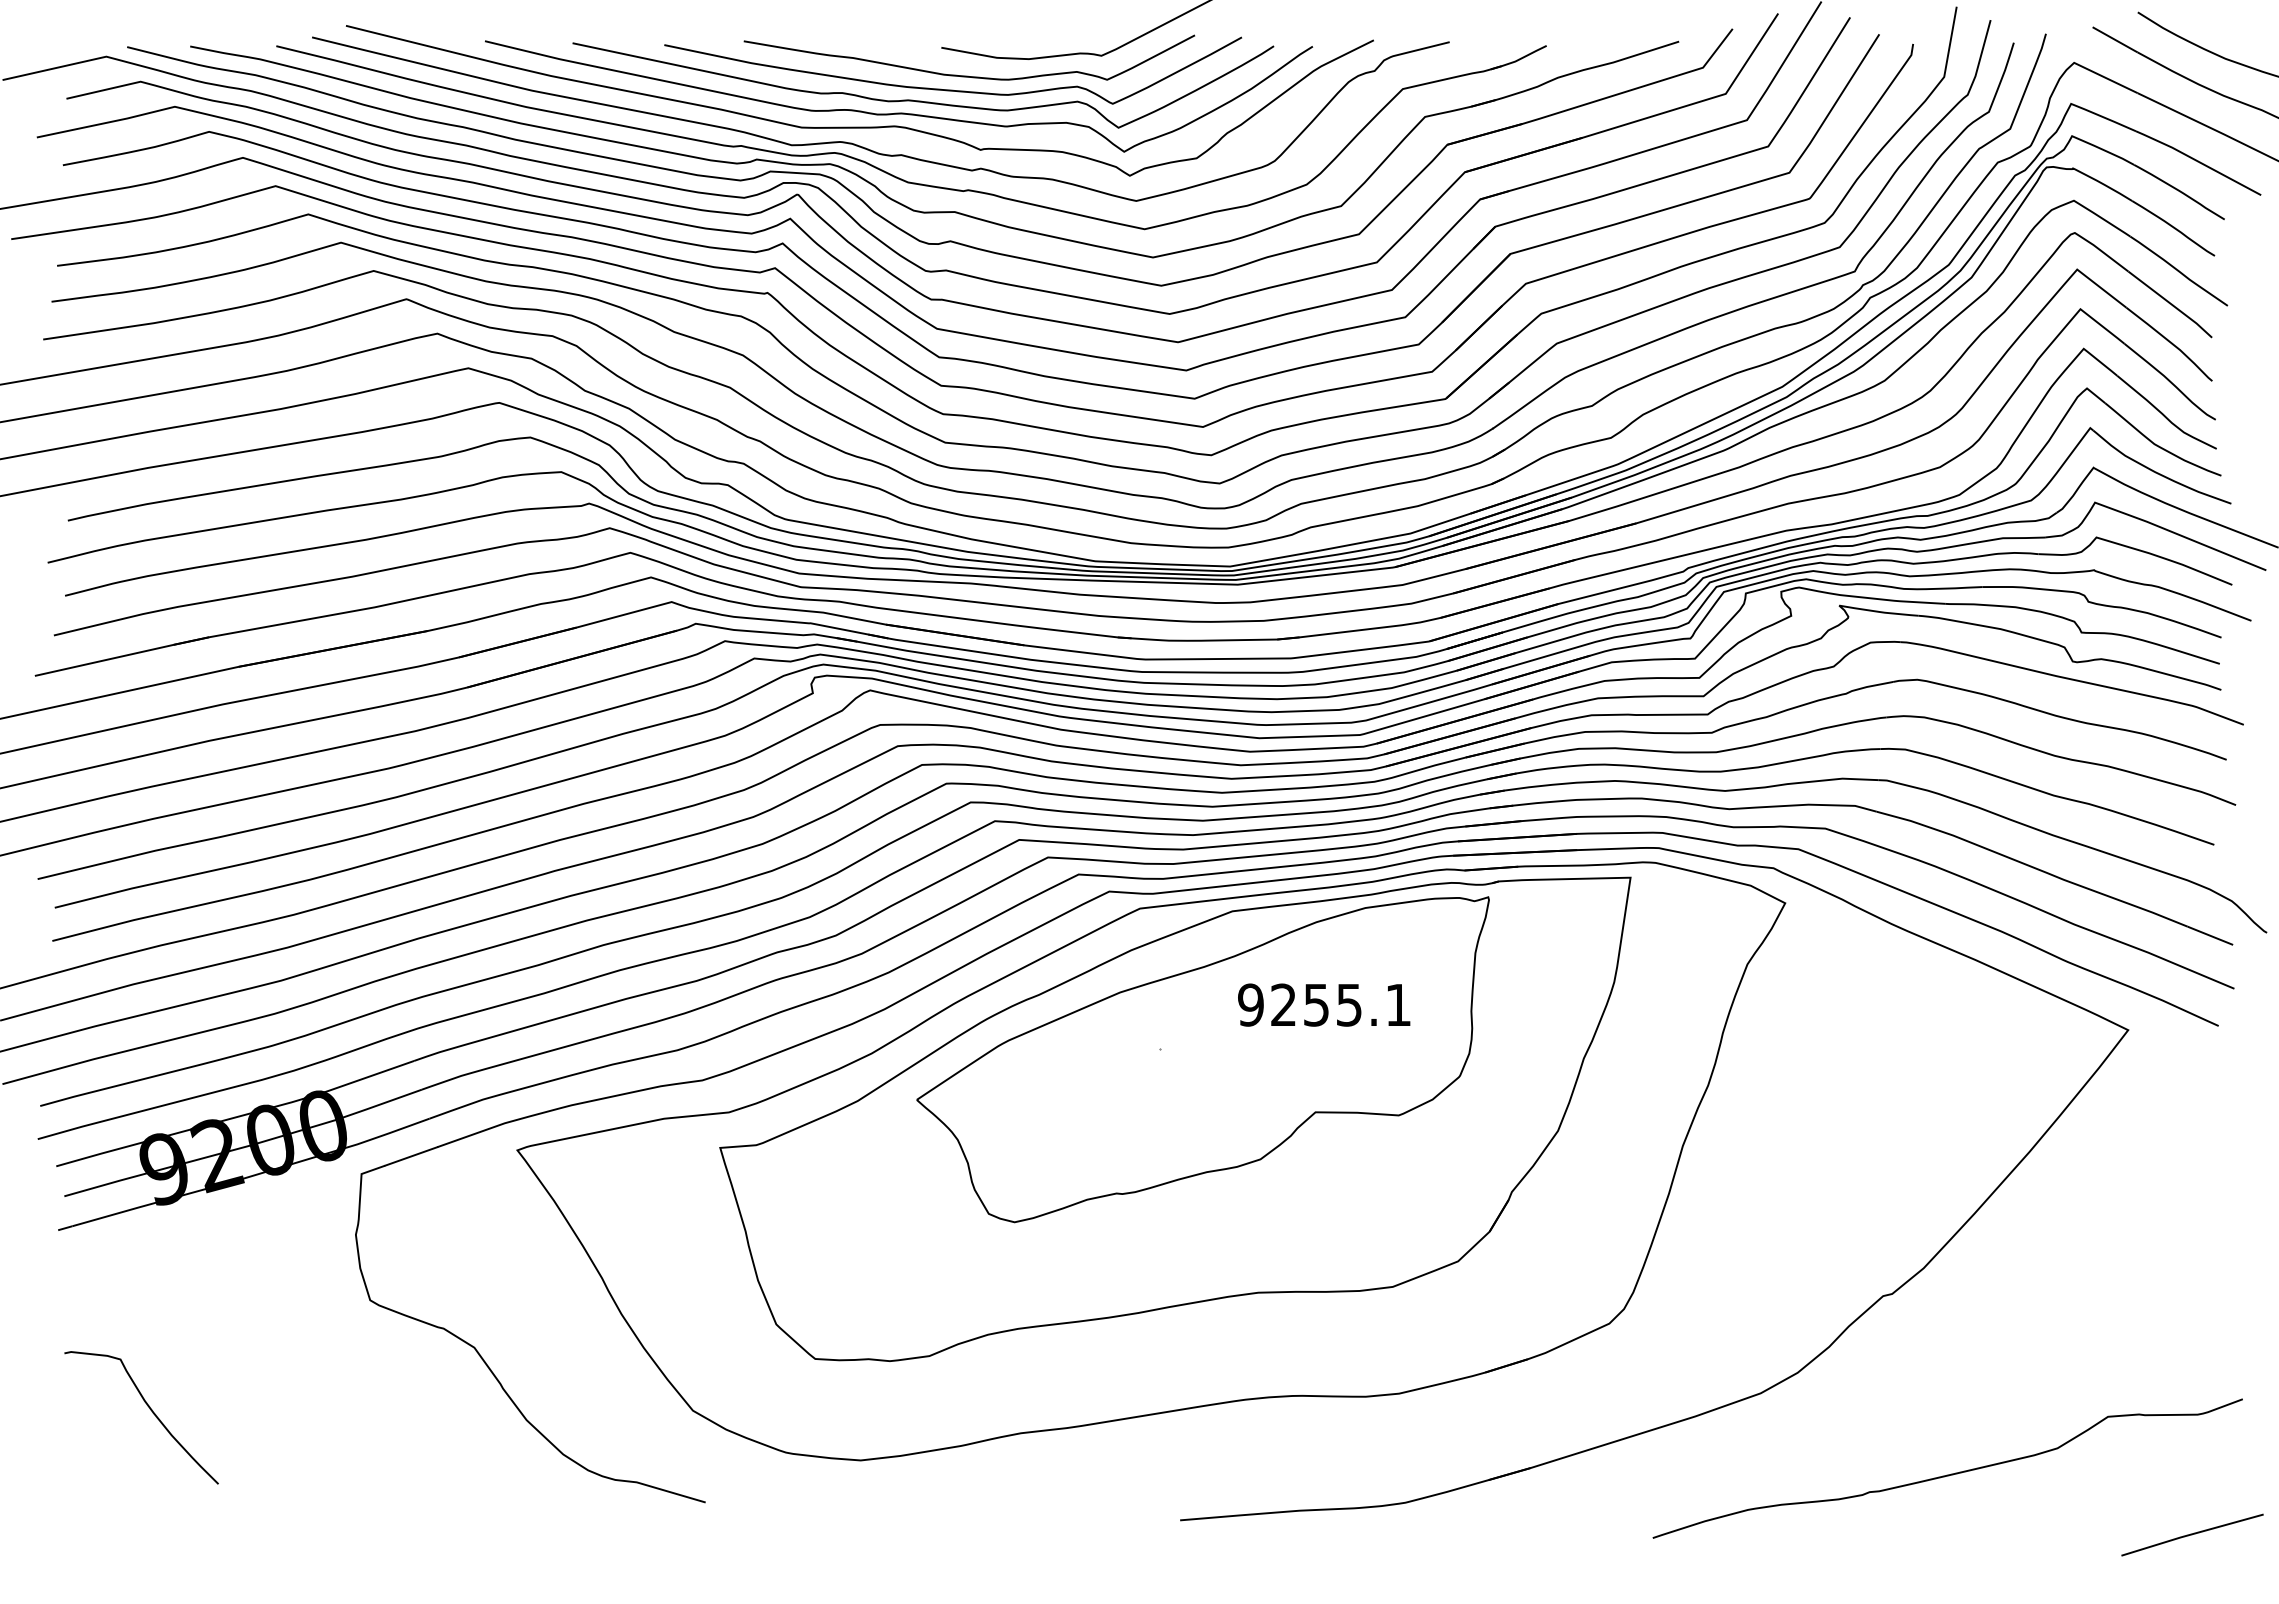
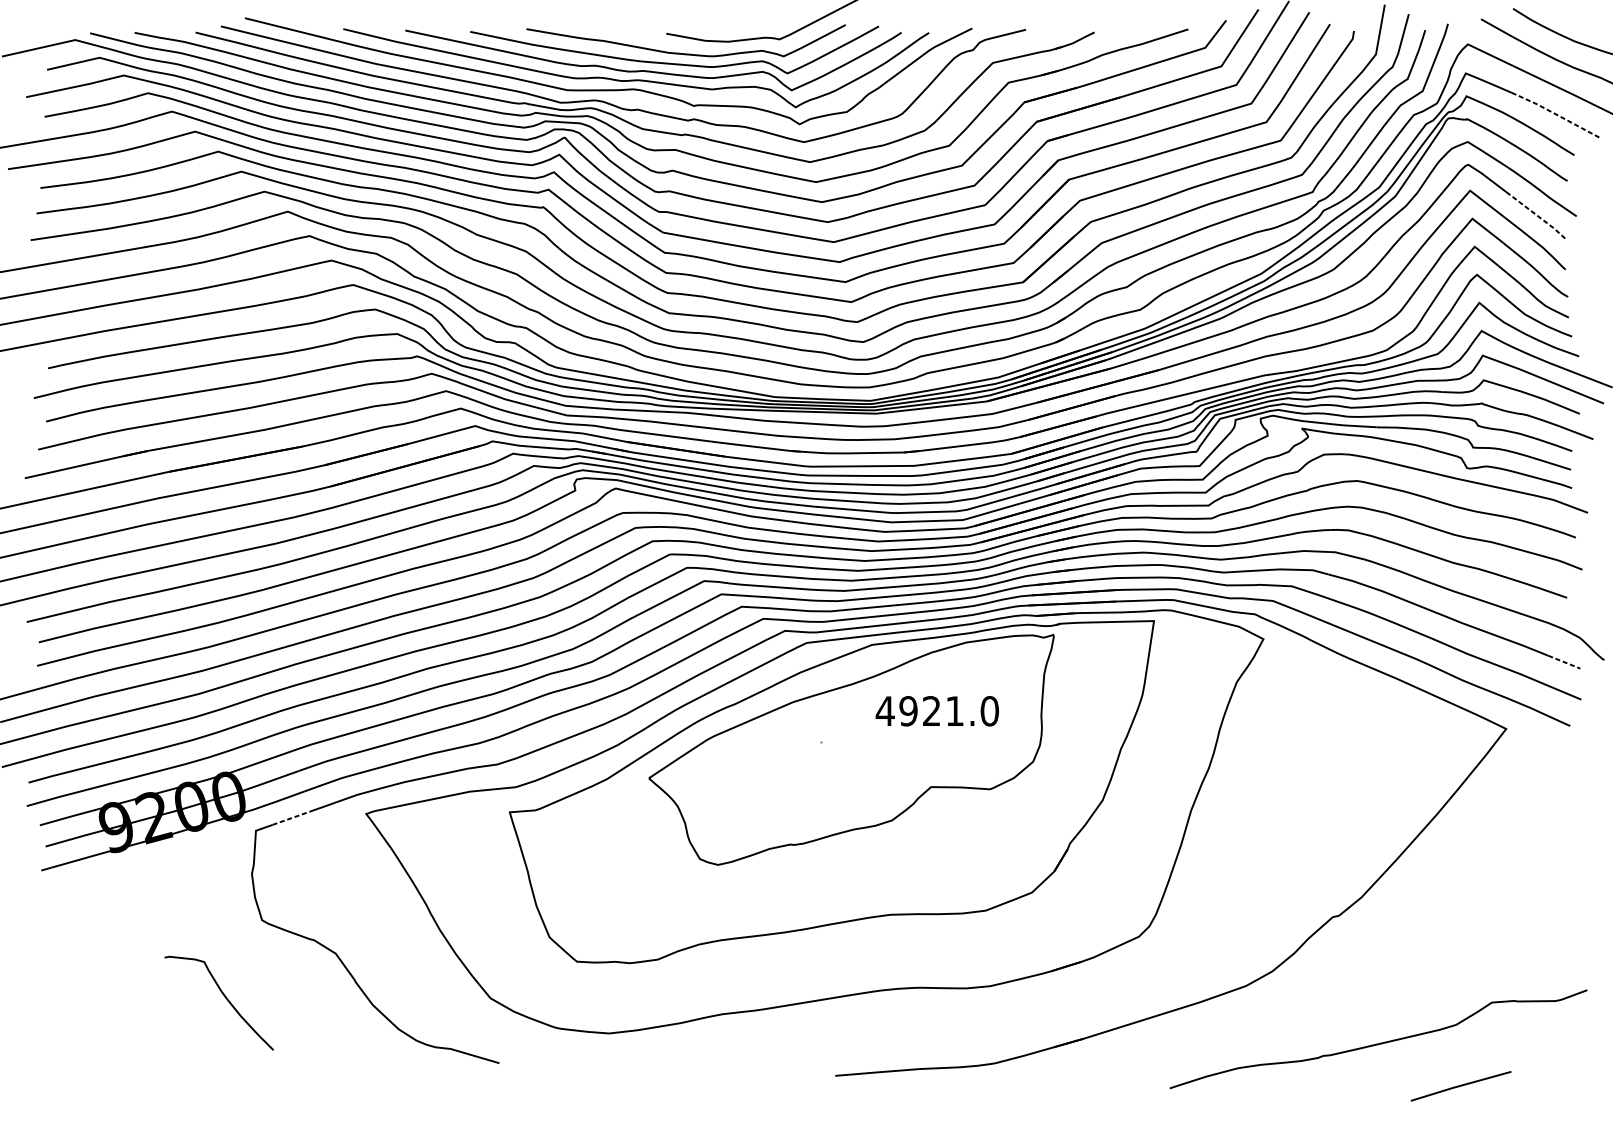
line: (2197, 161) -> (1555, 114), solid -> dashed
line: (2171, 304) -> (1536, 215), solid -> dashed
line: (2210, 936) -> (1564, 662), solid -> dashed
text: (1324, 1004) -> (937, 710), 9255.1 -> 4921.0
line: (411, 1156) -> (291, 818), solid -> dashed
curve: (149, 1409) -> (224, 997), moved
line: (2192, 1534) -> (1461, 1085), moved

